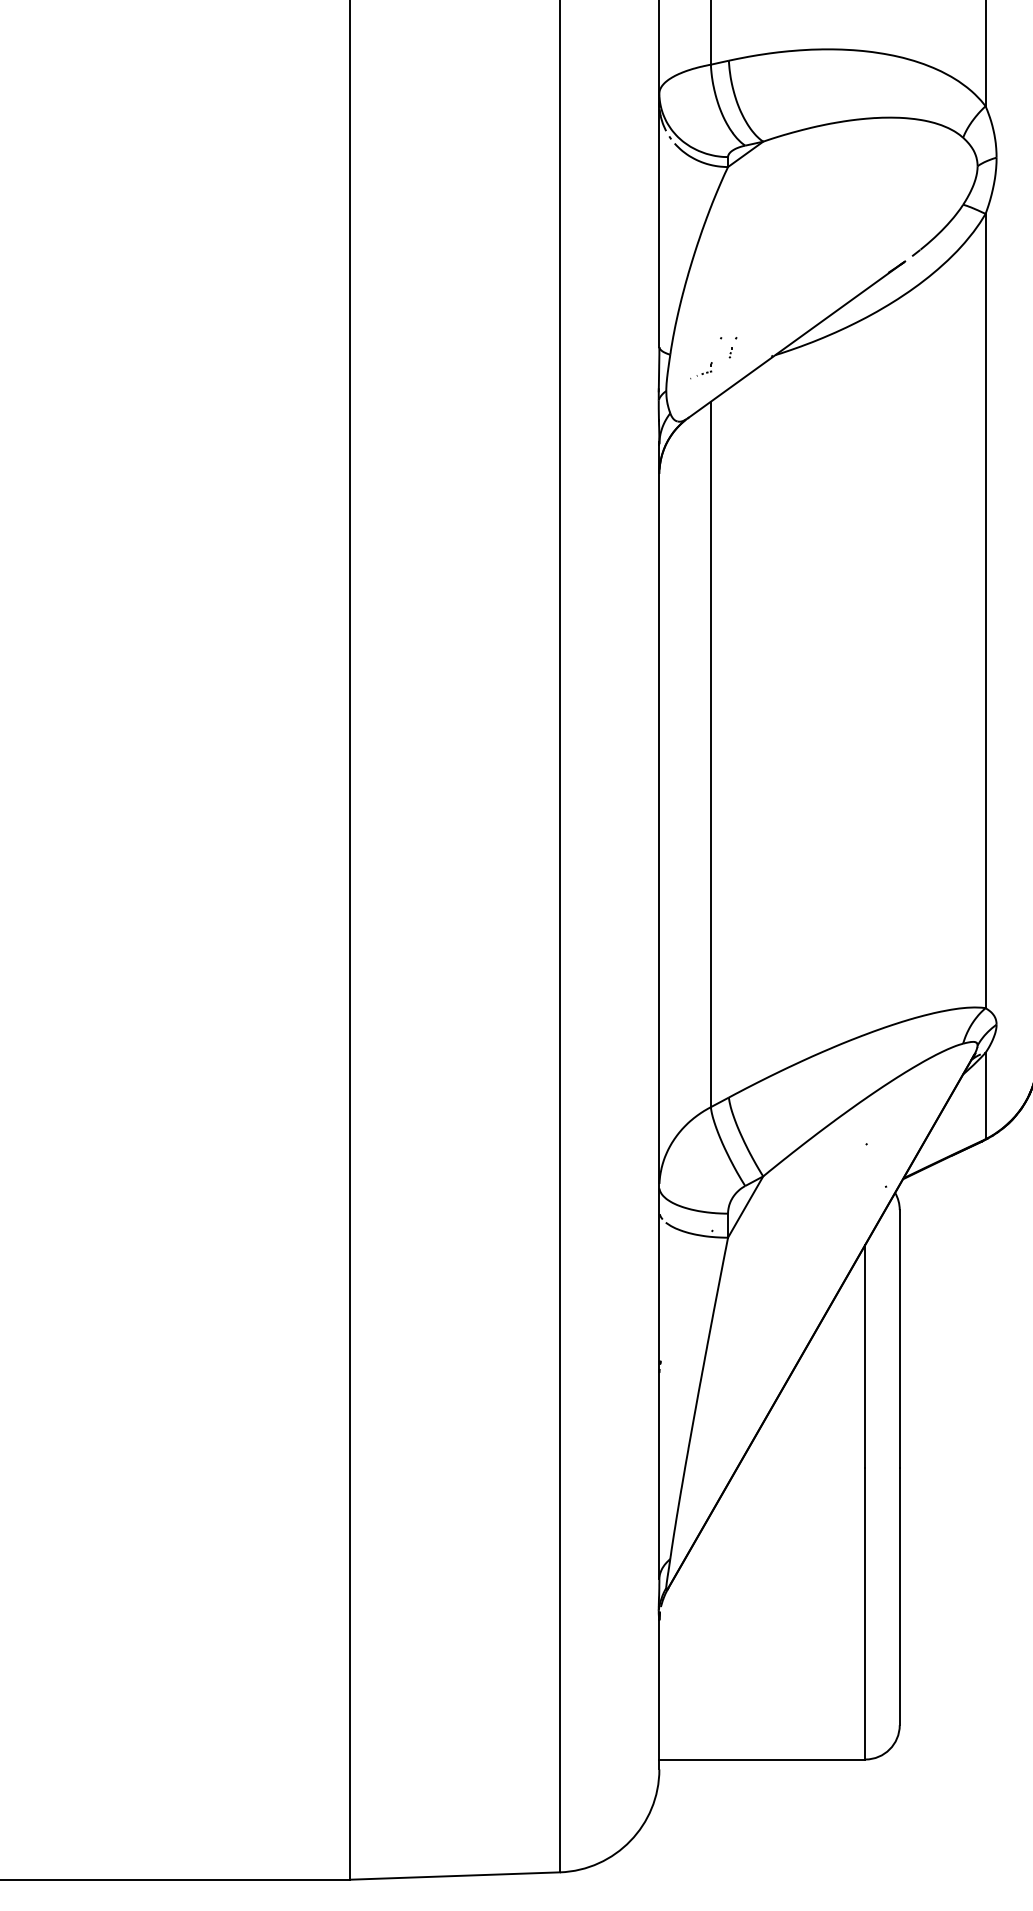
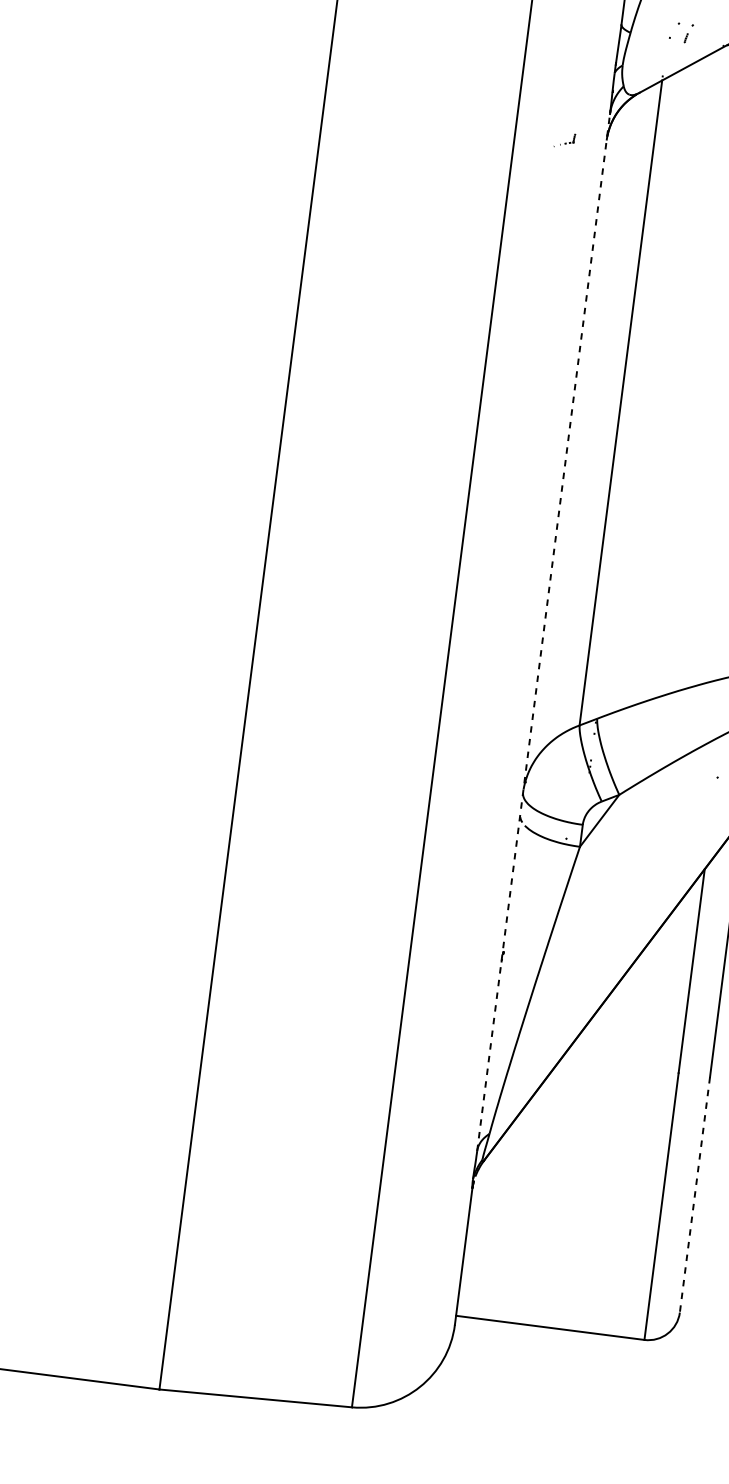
part: (701, 370) -> (564, 140), moved
line: (659, 1011) -> (543, 631), solid -> dashed
line: (899, 1596) -> (694, 1194), solid -> dashed

